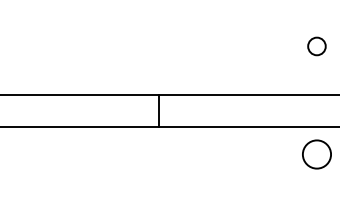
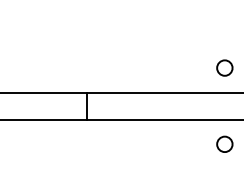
circle: (316, 46) -> (224, 68), moved
circle: (316, 154) -> (224, 144), size x0.62

